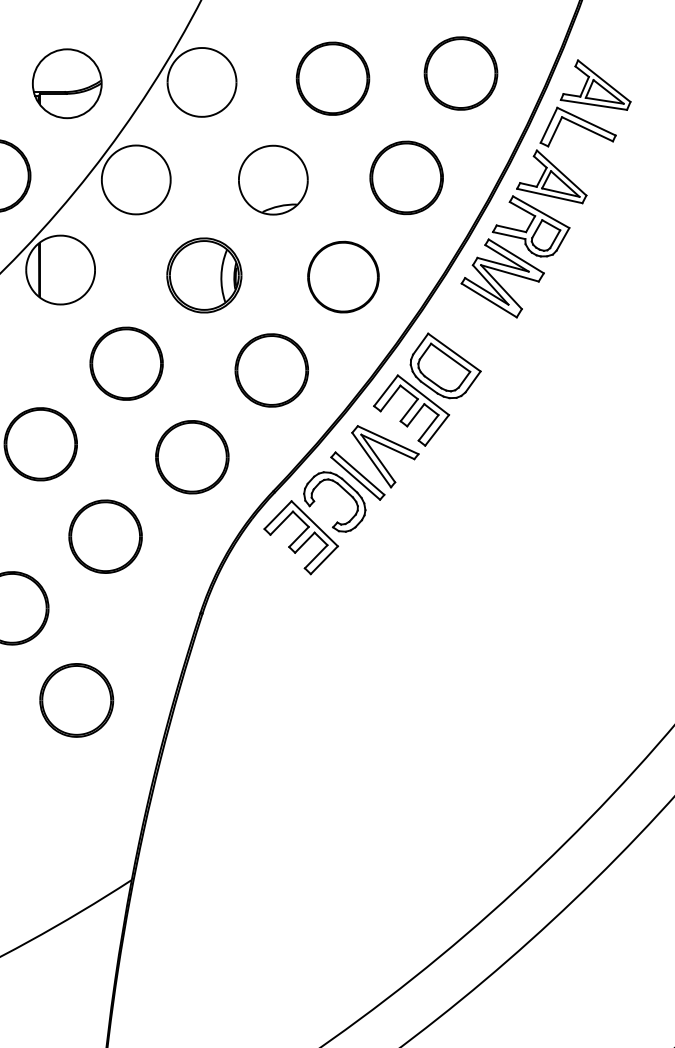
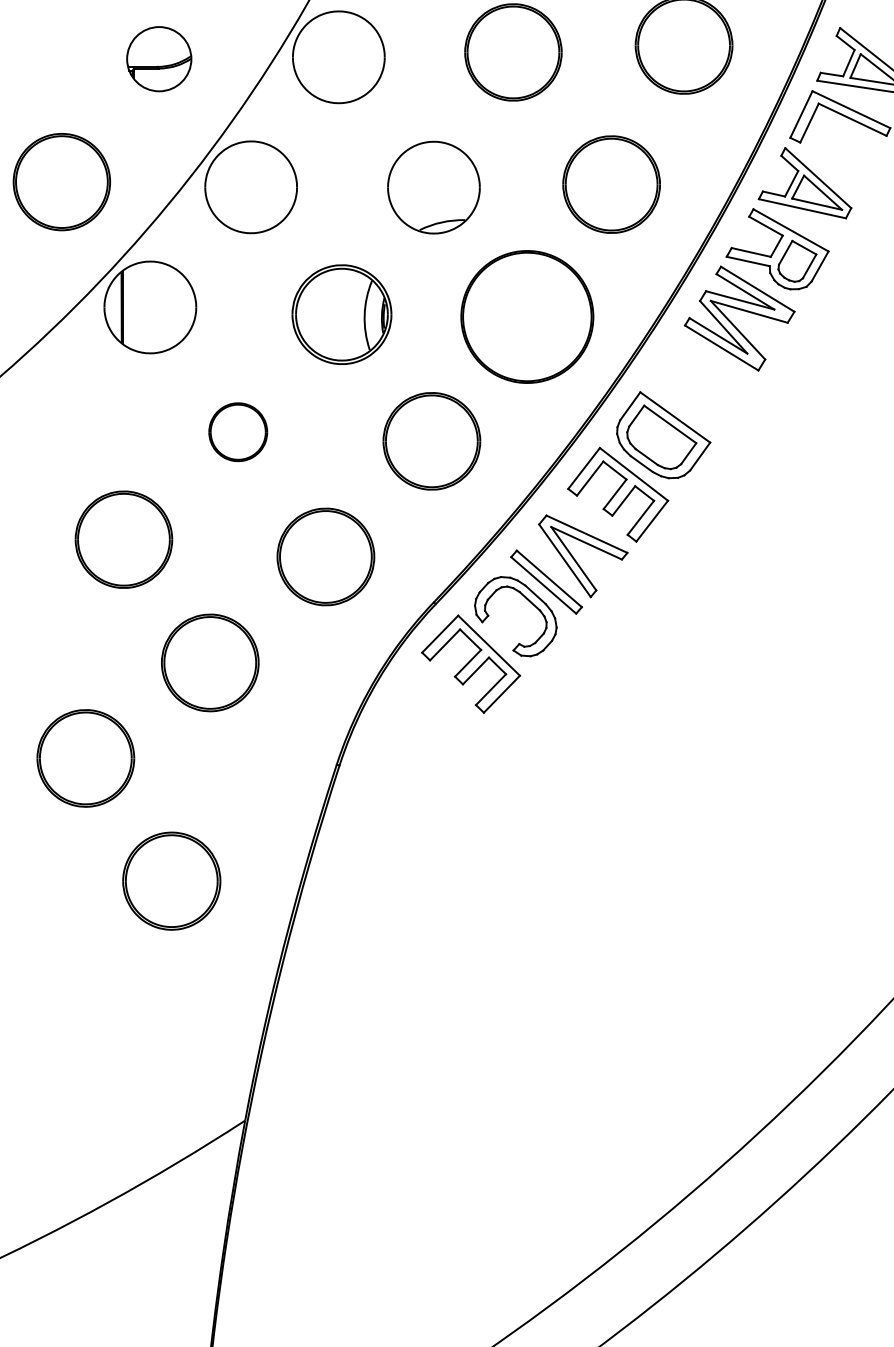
part: (67, 83) -> (159, 58), size x0.7
part: (343, 276) -> (527, 316), size x1.4
part: (126, 363) -> (238, 432), size x0.6

